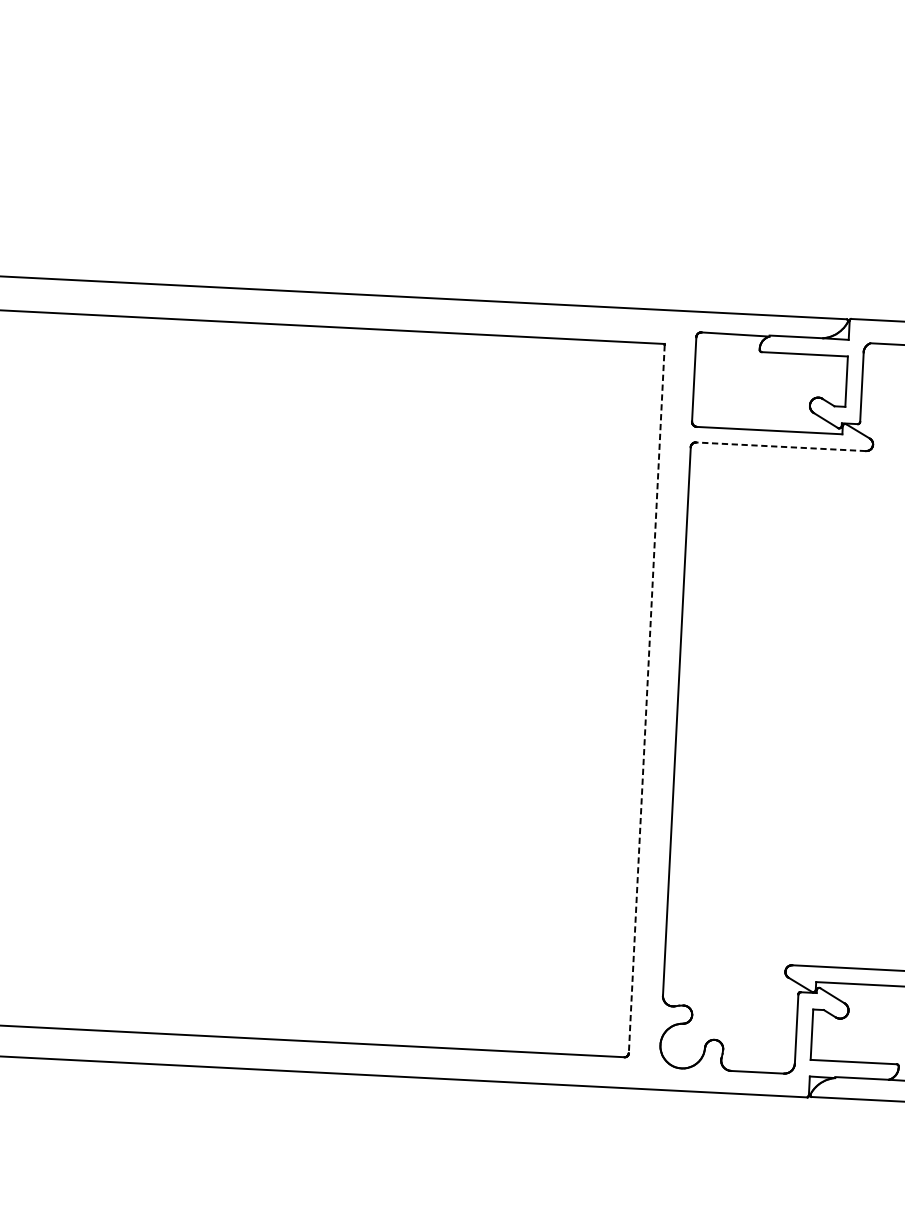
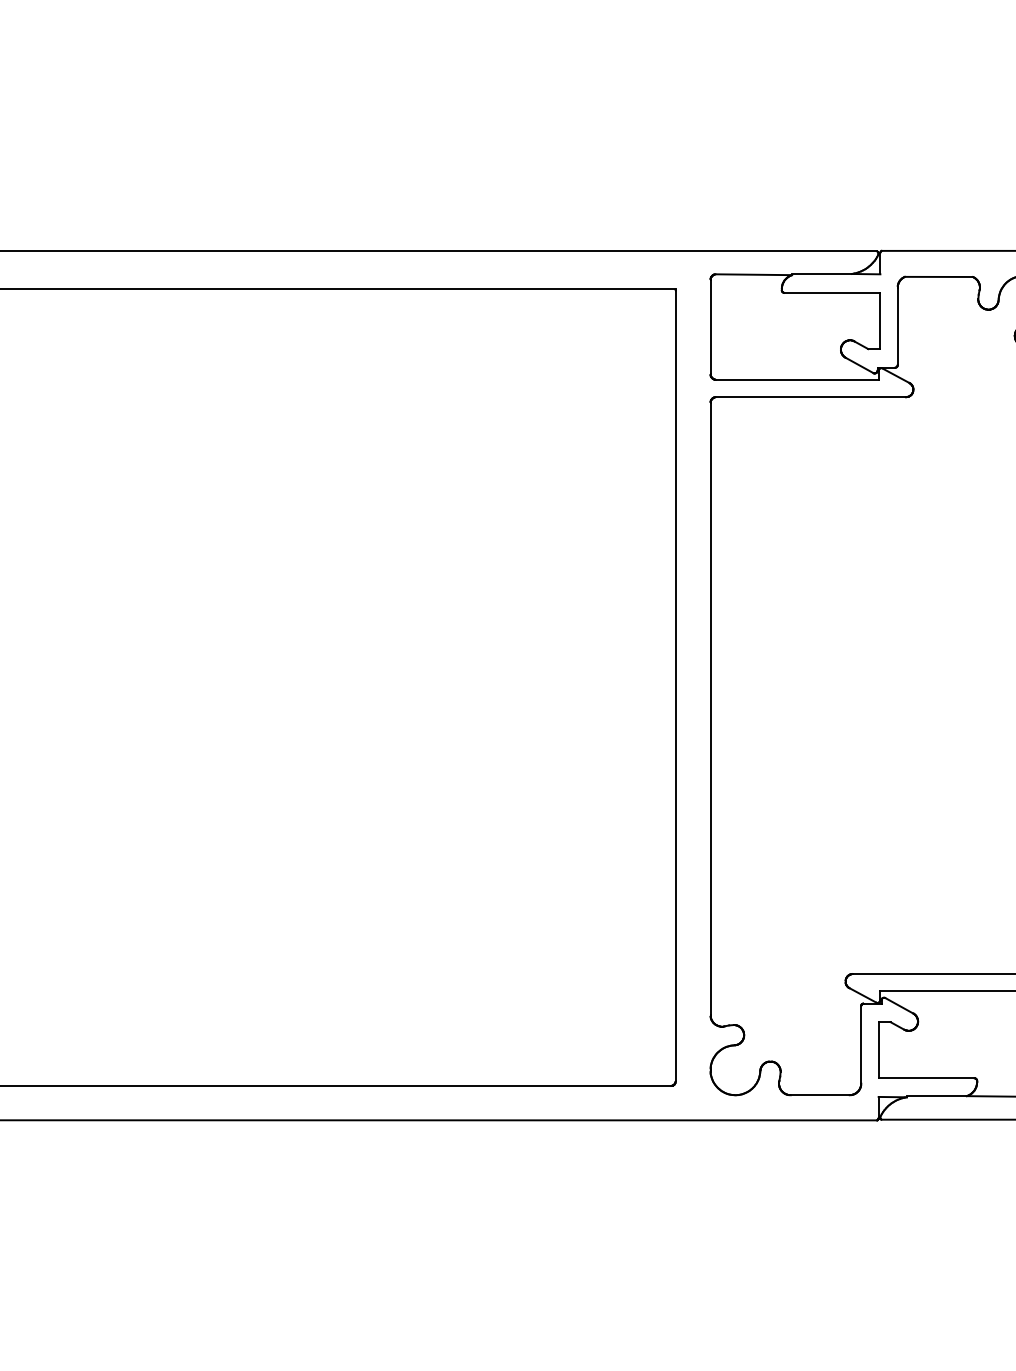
line: (781, 447) -> (811, 397), dashed -> solid
line: (646, 699) -> (675, 686), dashed -> solid

